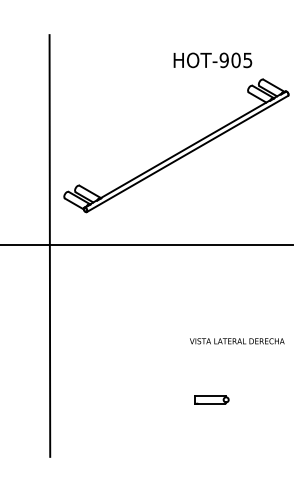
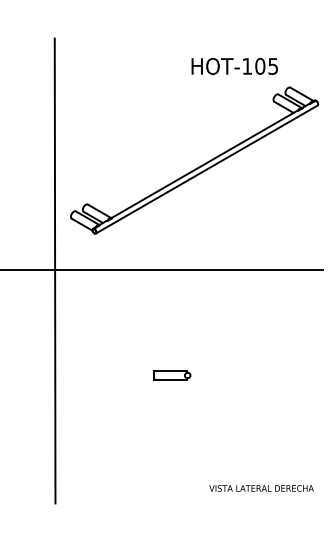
text: (223, 60) -> (246, 66), HOT-905 -> HOT-105
text: (237, 341) -> (261, 488), moved
part: (211, 399) -> (171, 375), moved

